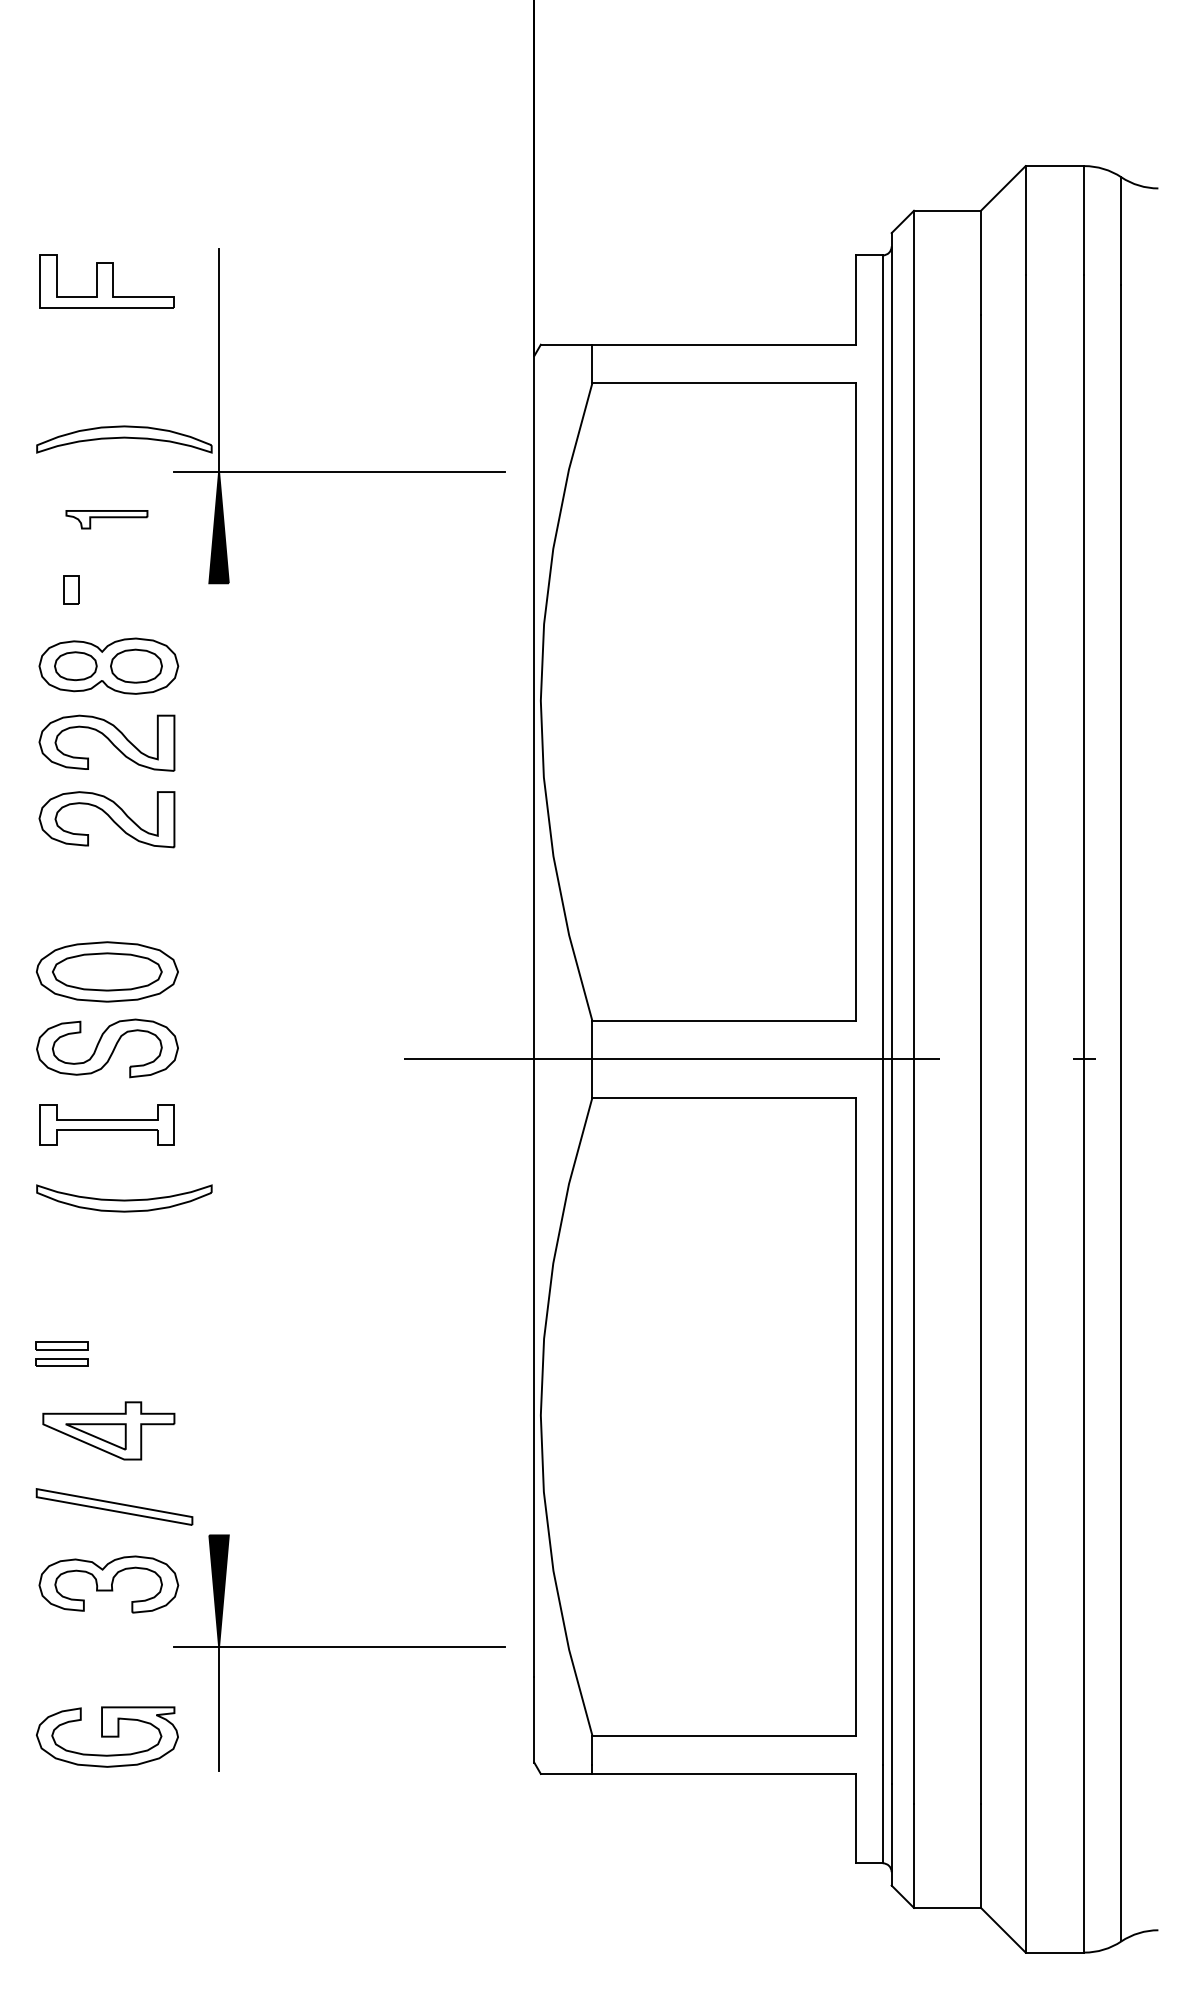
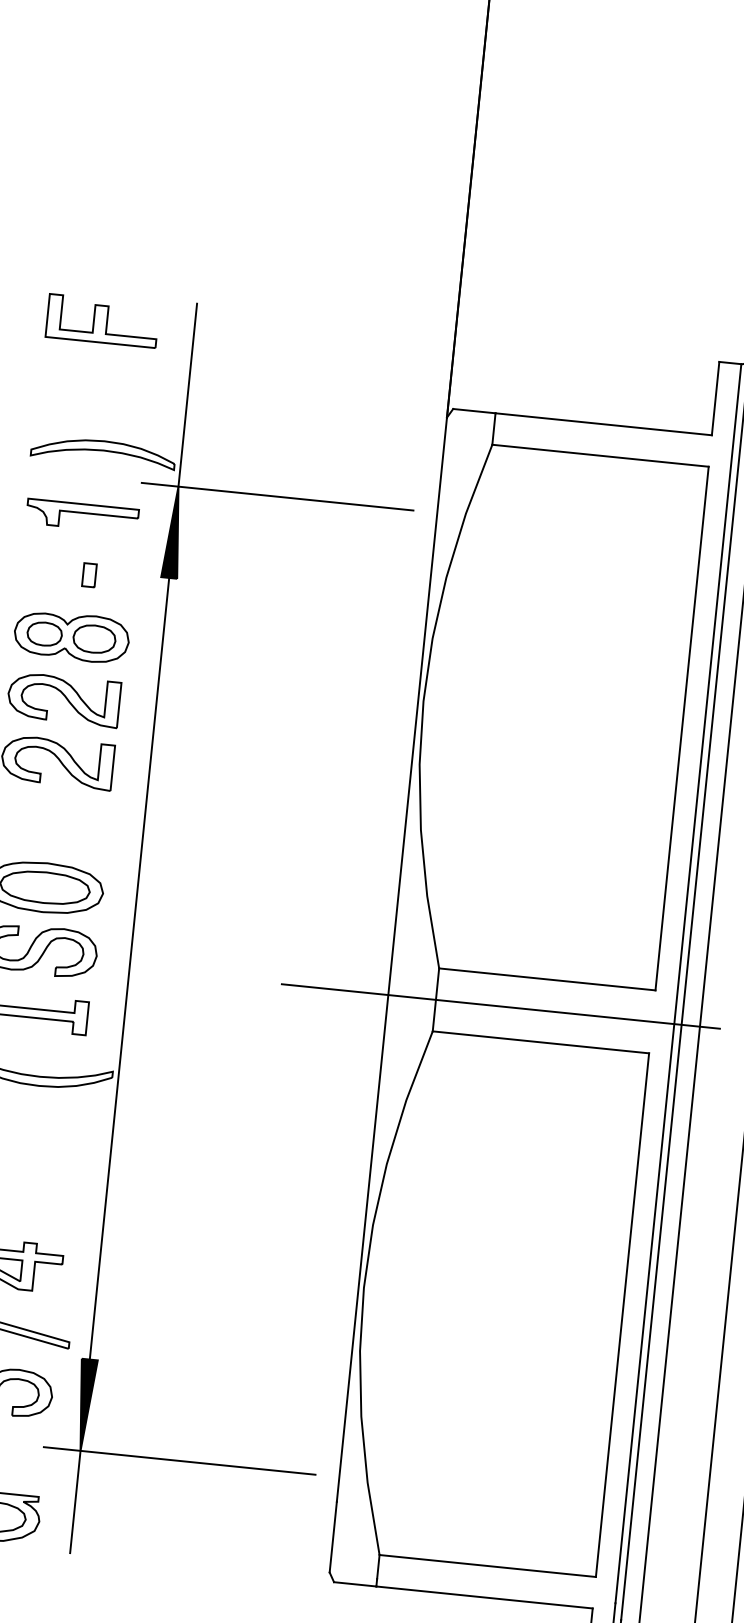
part: (106, 519) -> (82, 516), size x1.67
part: (71, 589) -> (89, 575), moved
line: (219, 1059) -> (129, 968), added

